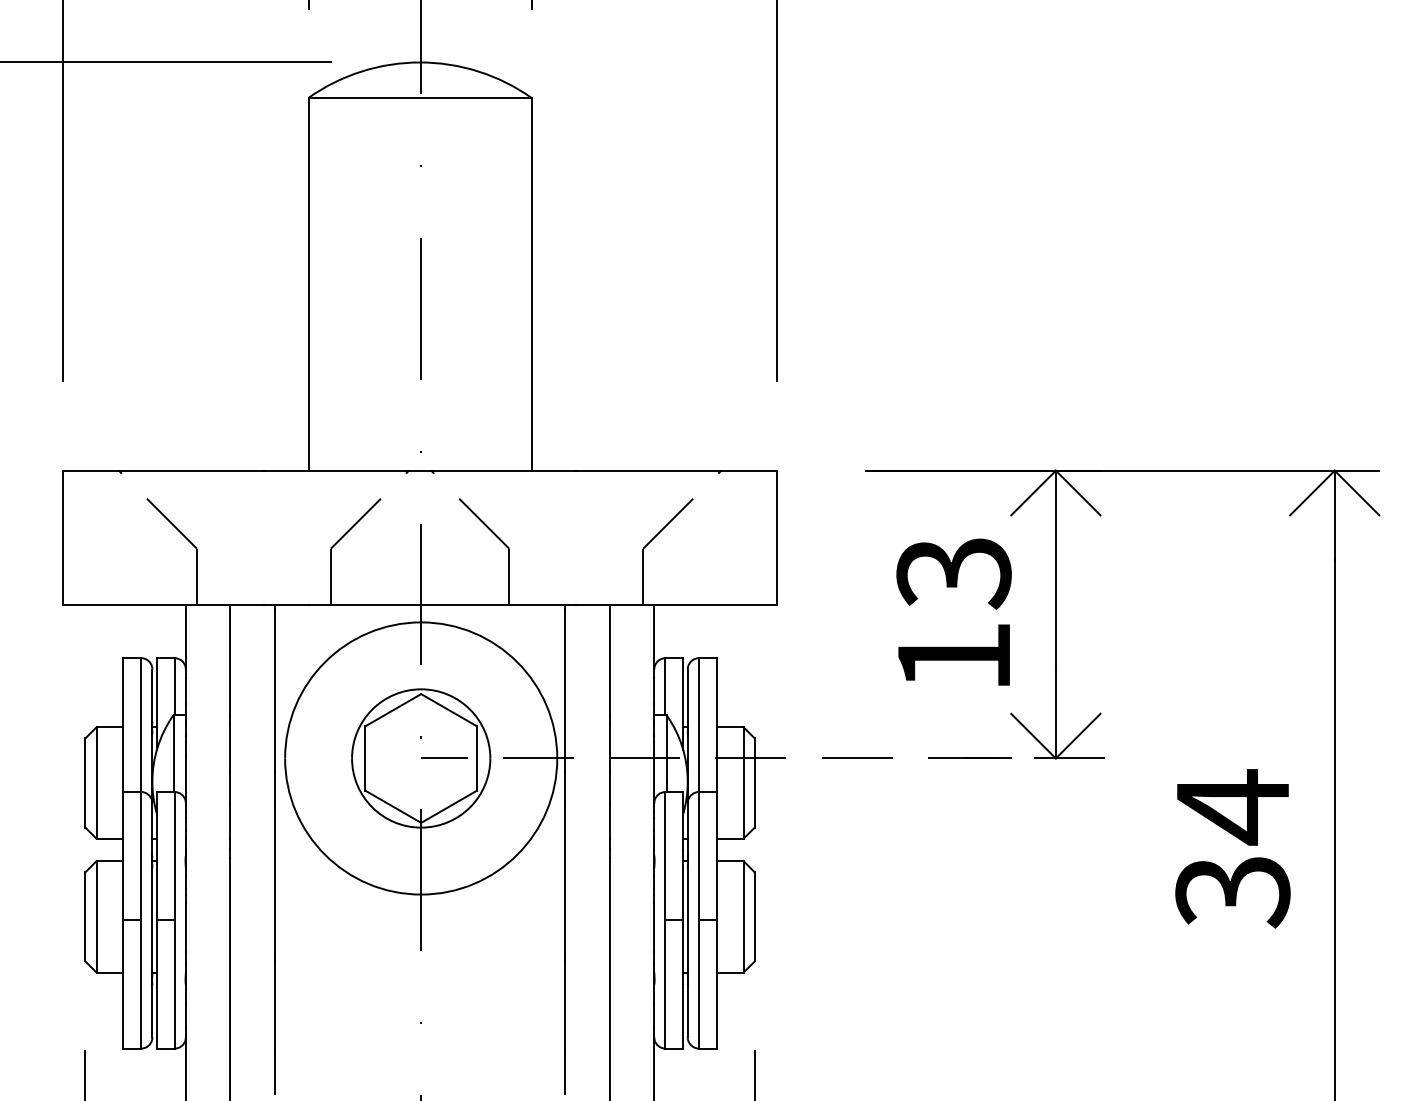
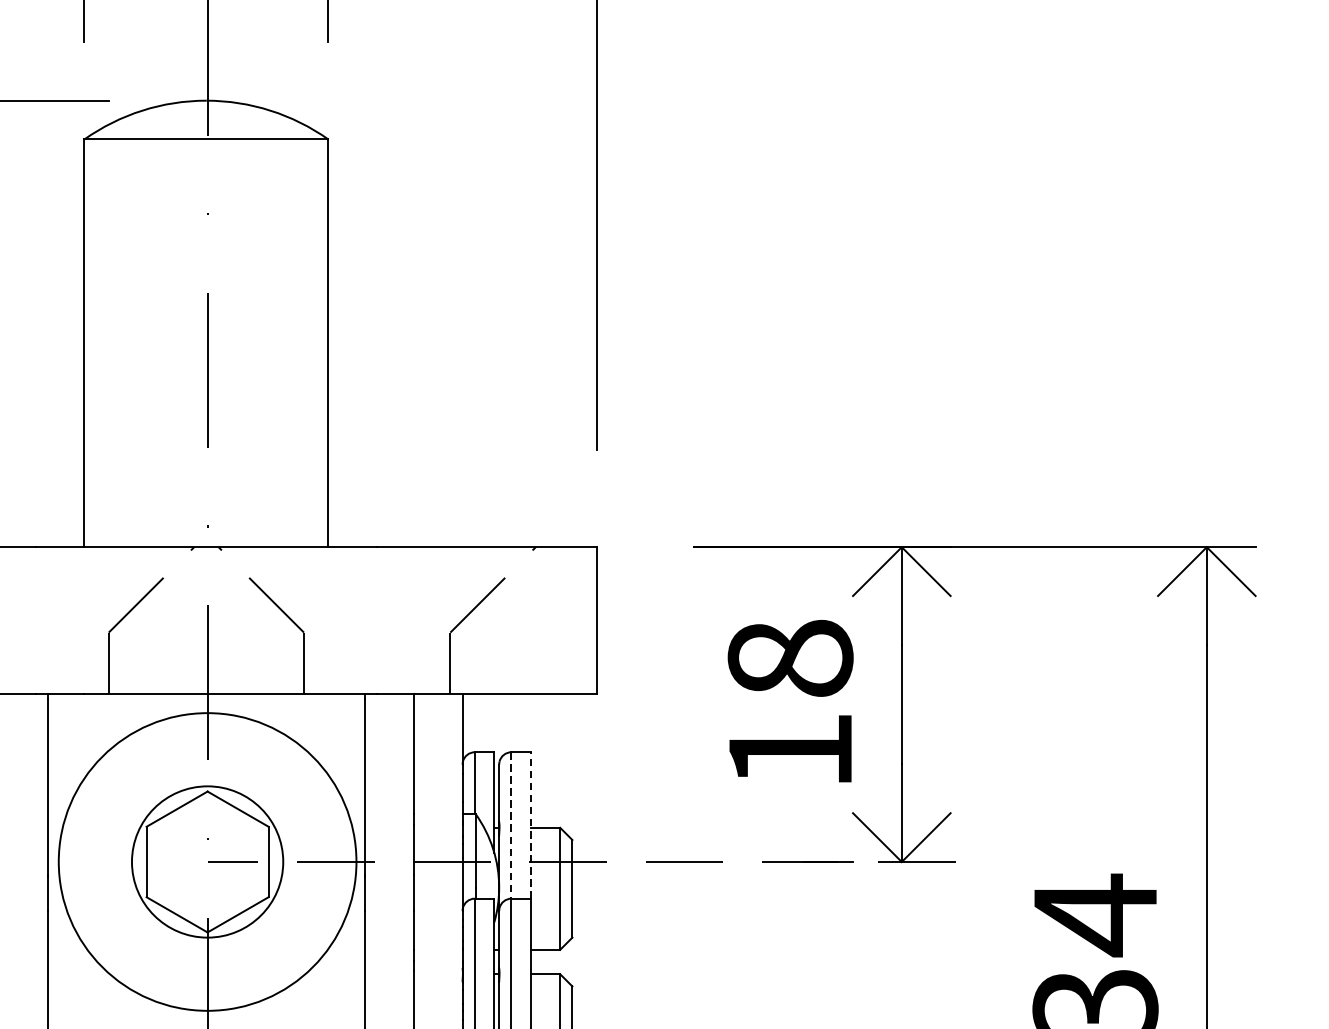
text: (953, 573) -> (789, 659), 13 -> 18
line: (698, 725) -> (510, 825), solid -> dashed
line: (716, 725) -> (530, 825), solid -> dashed

